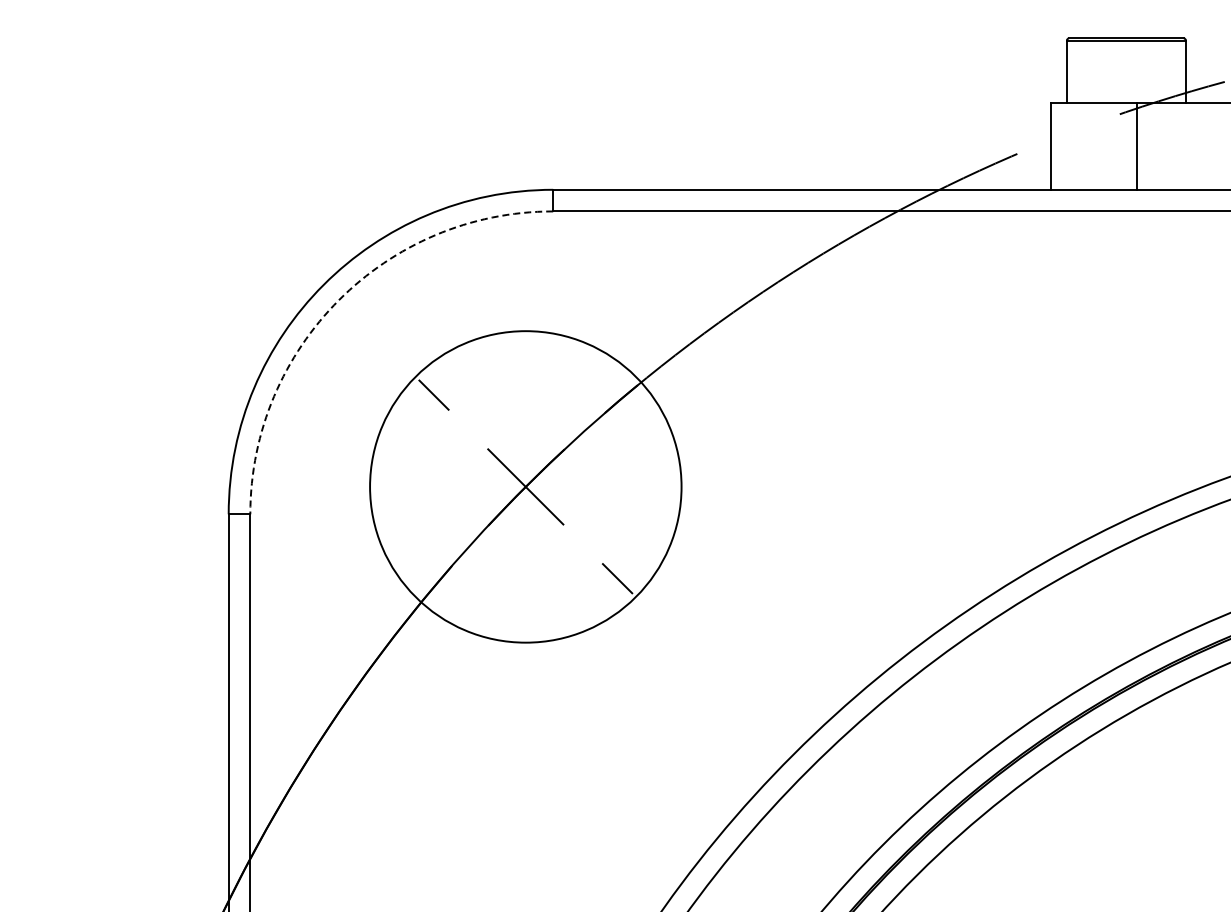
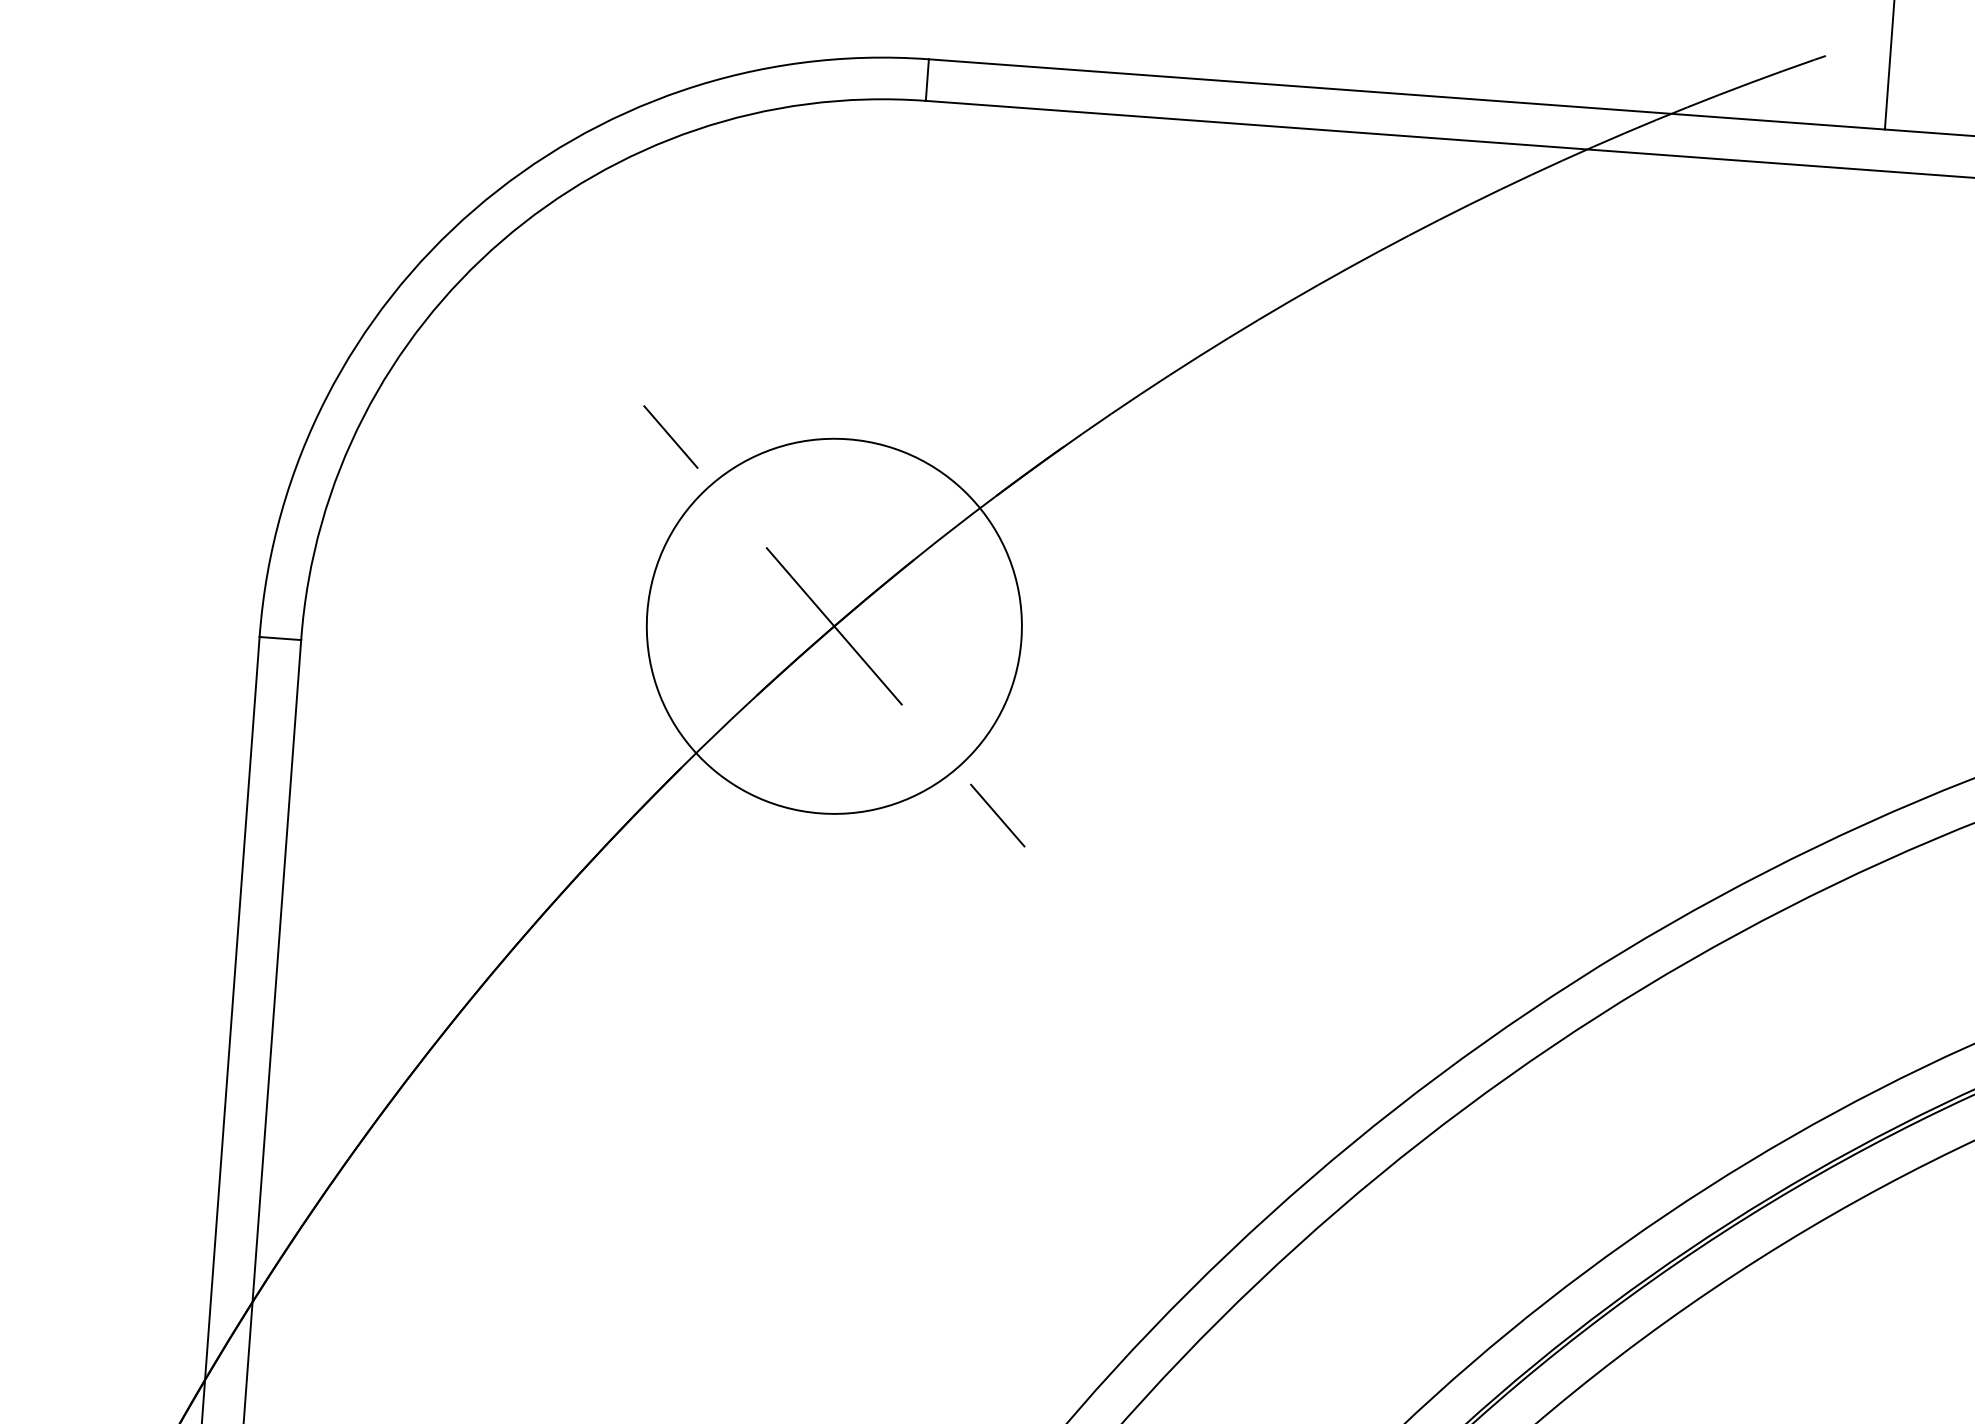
arc: (339, 300) -> (502, 241), dashed -> solid
circle: (525, 486) -> (833, 625), size x0.62

